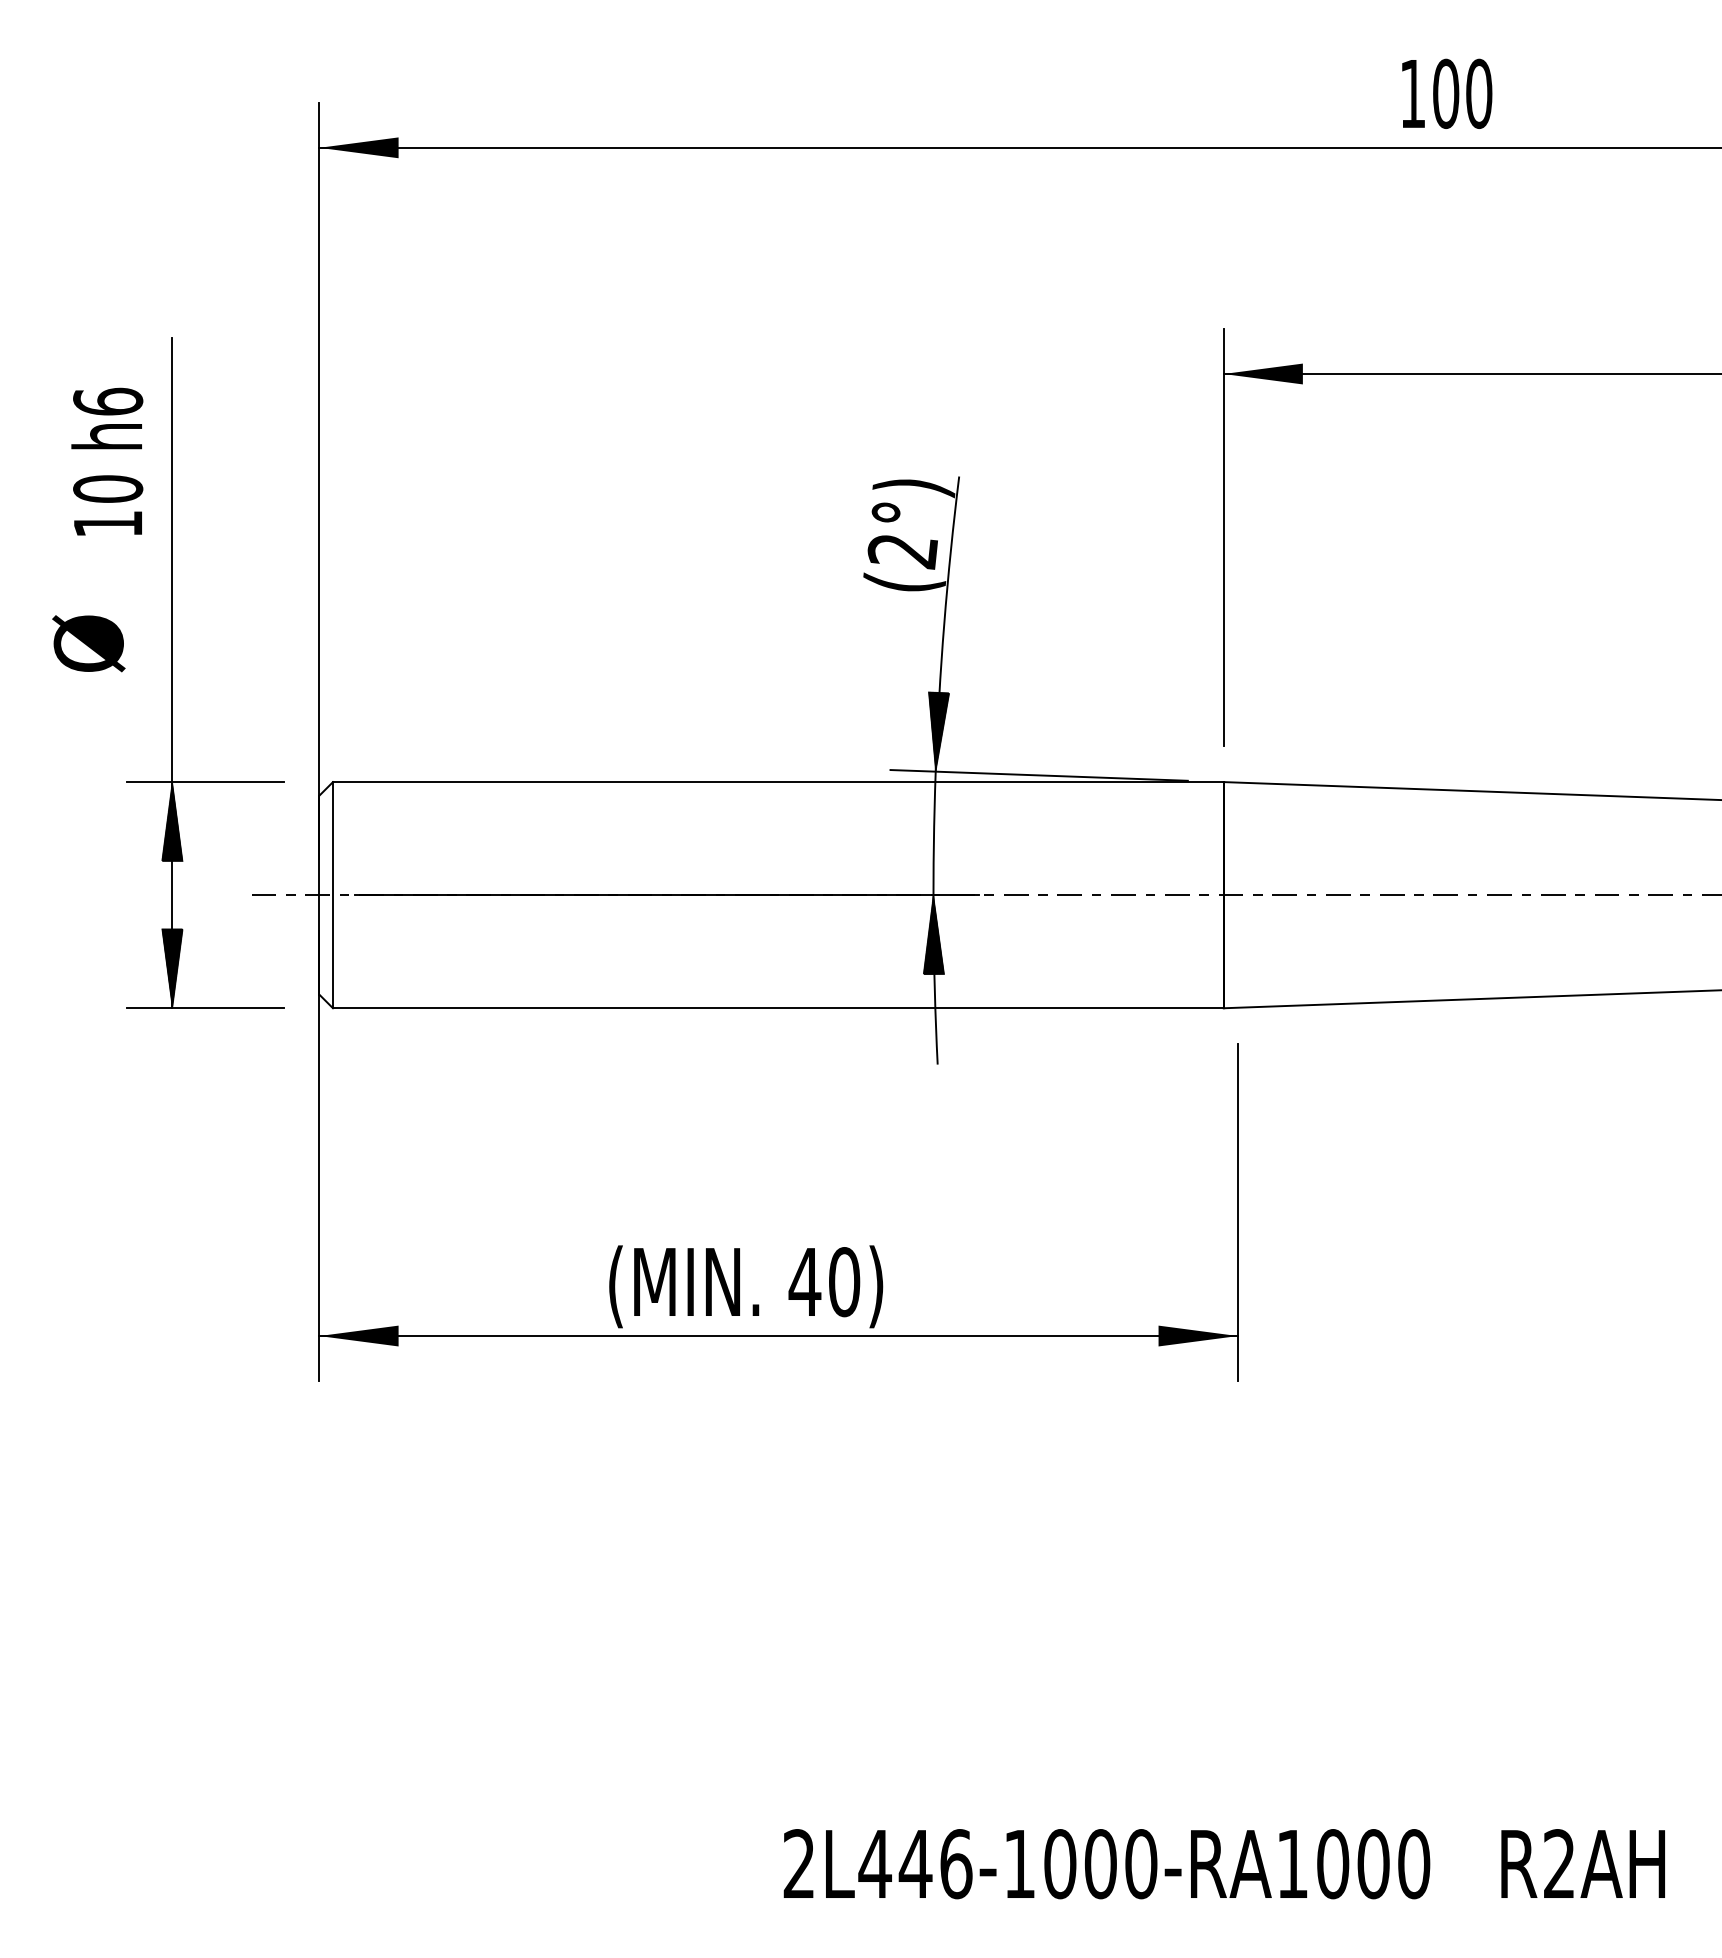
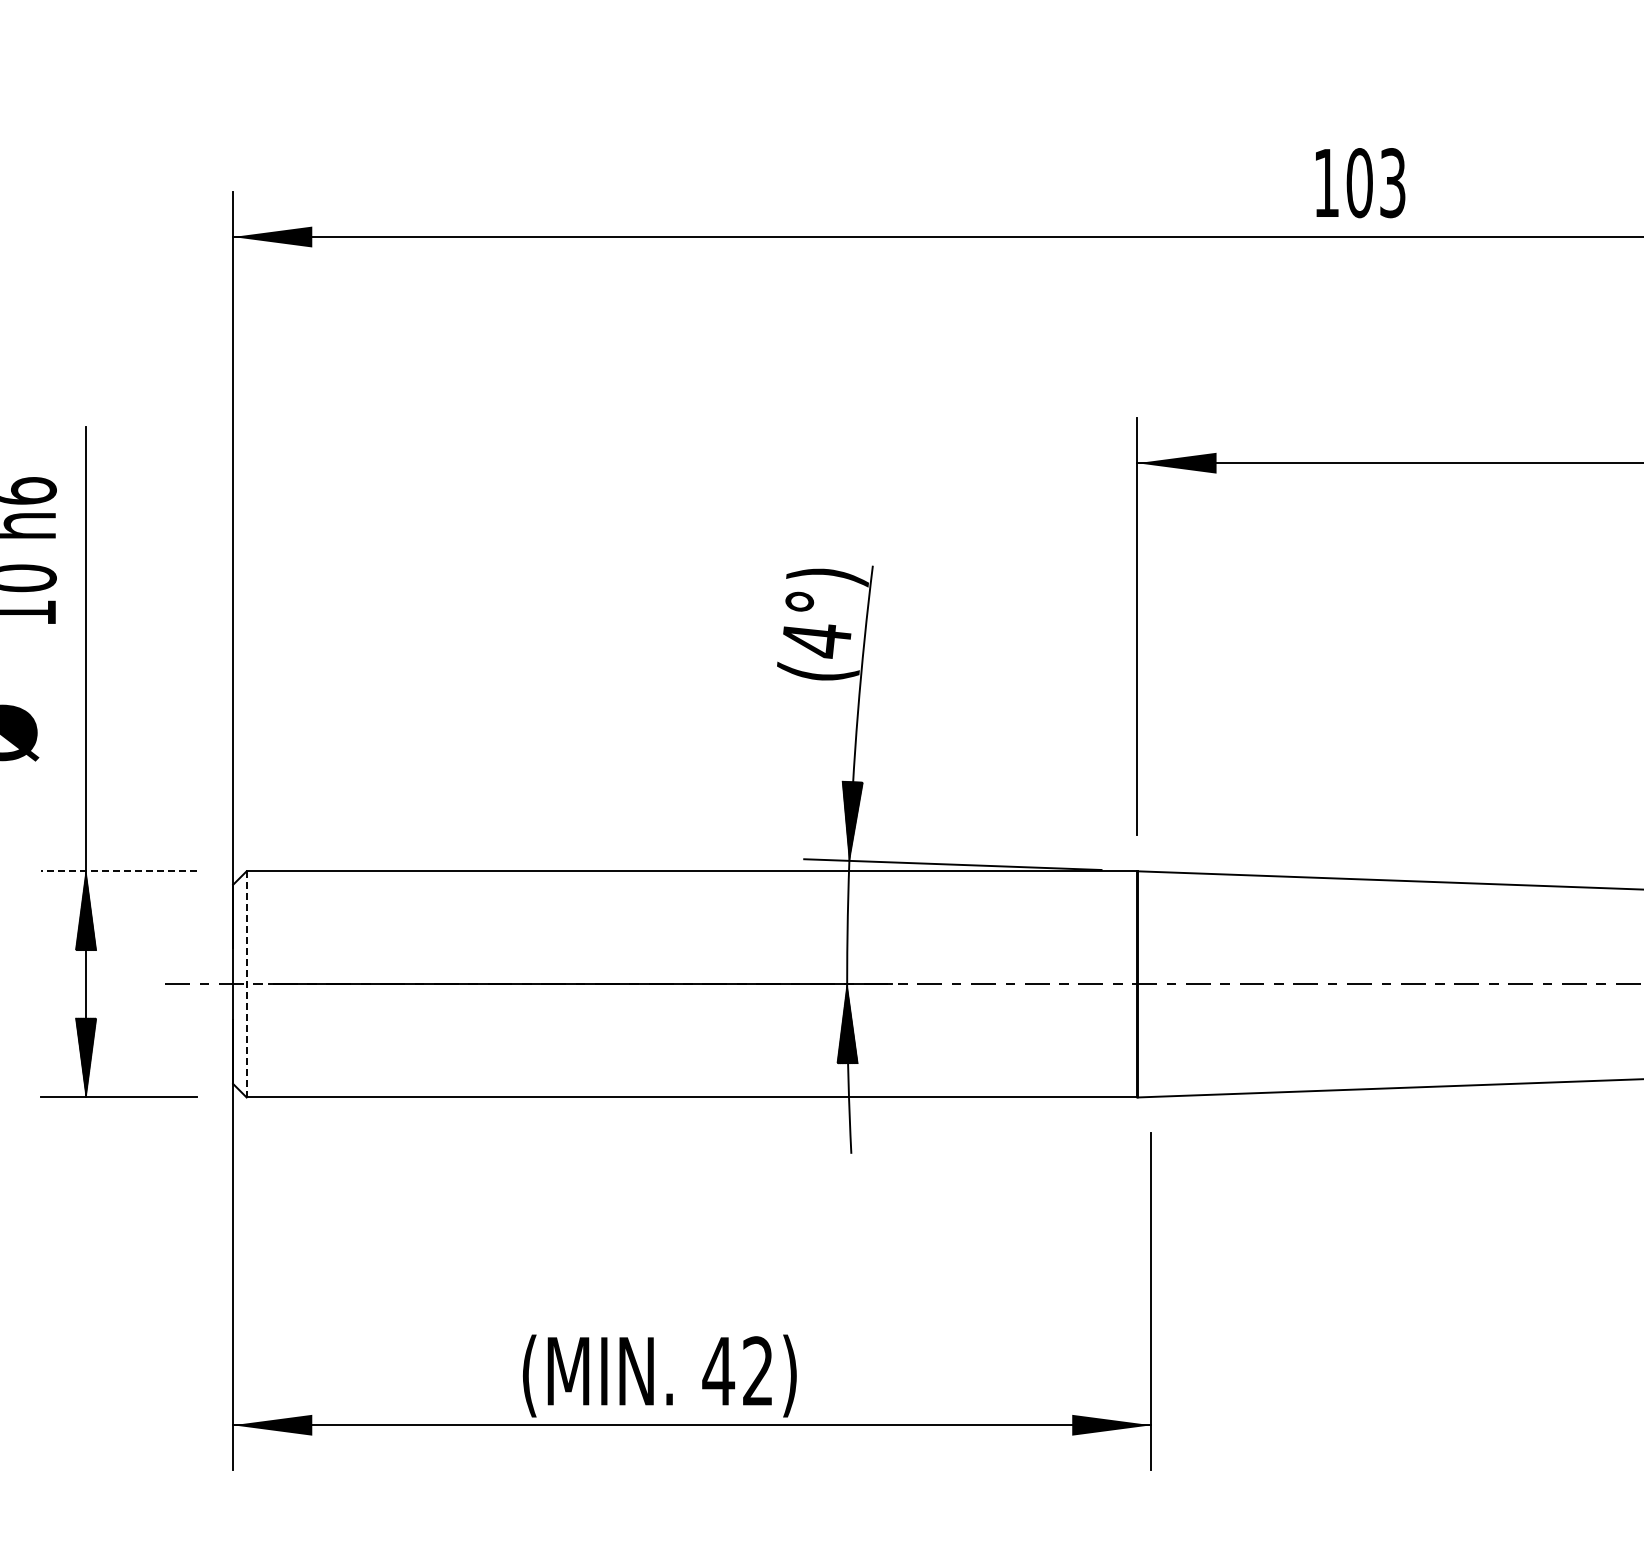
text: (1479, 93) -> (1393, 182), 100 -> 103
text: (902, 552) -> (816, 641), (2°) -> (4°)
line: (204, 782) -> (118, 871), solid -> dashed
line: (333, 895) -> (247, 984), solid -> dashed
text: (844, 1282) -> (758, 1371), 40) -> 42)

